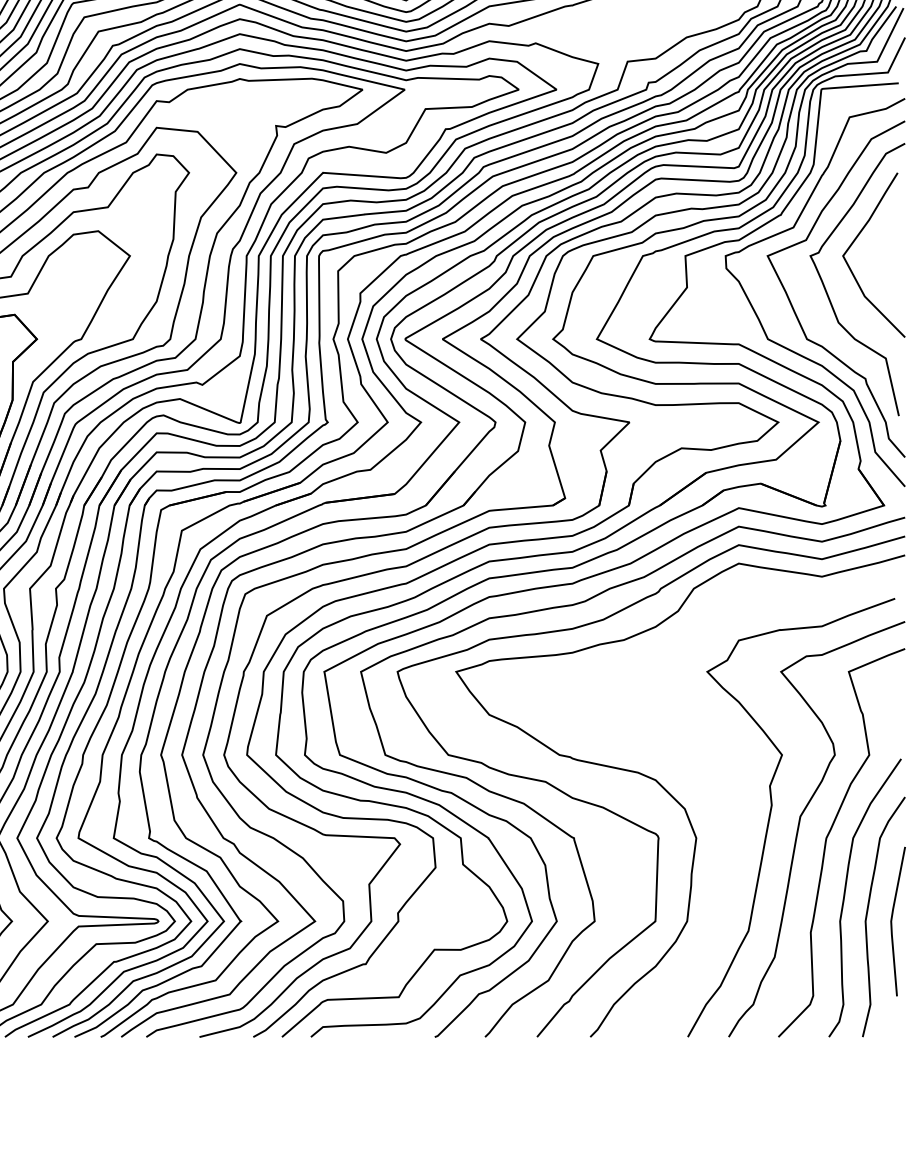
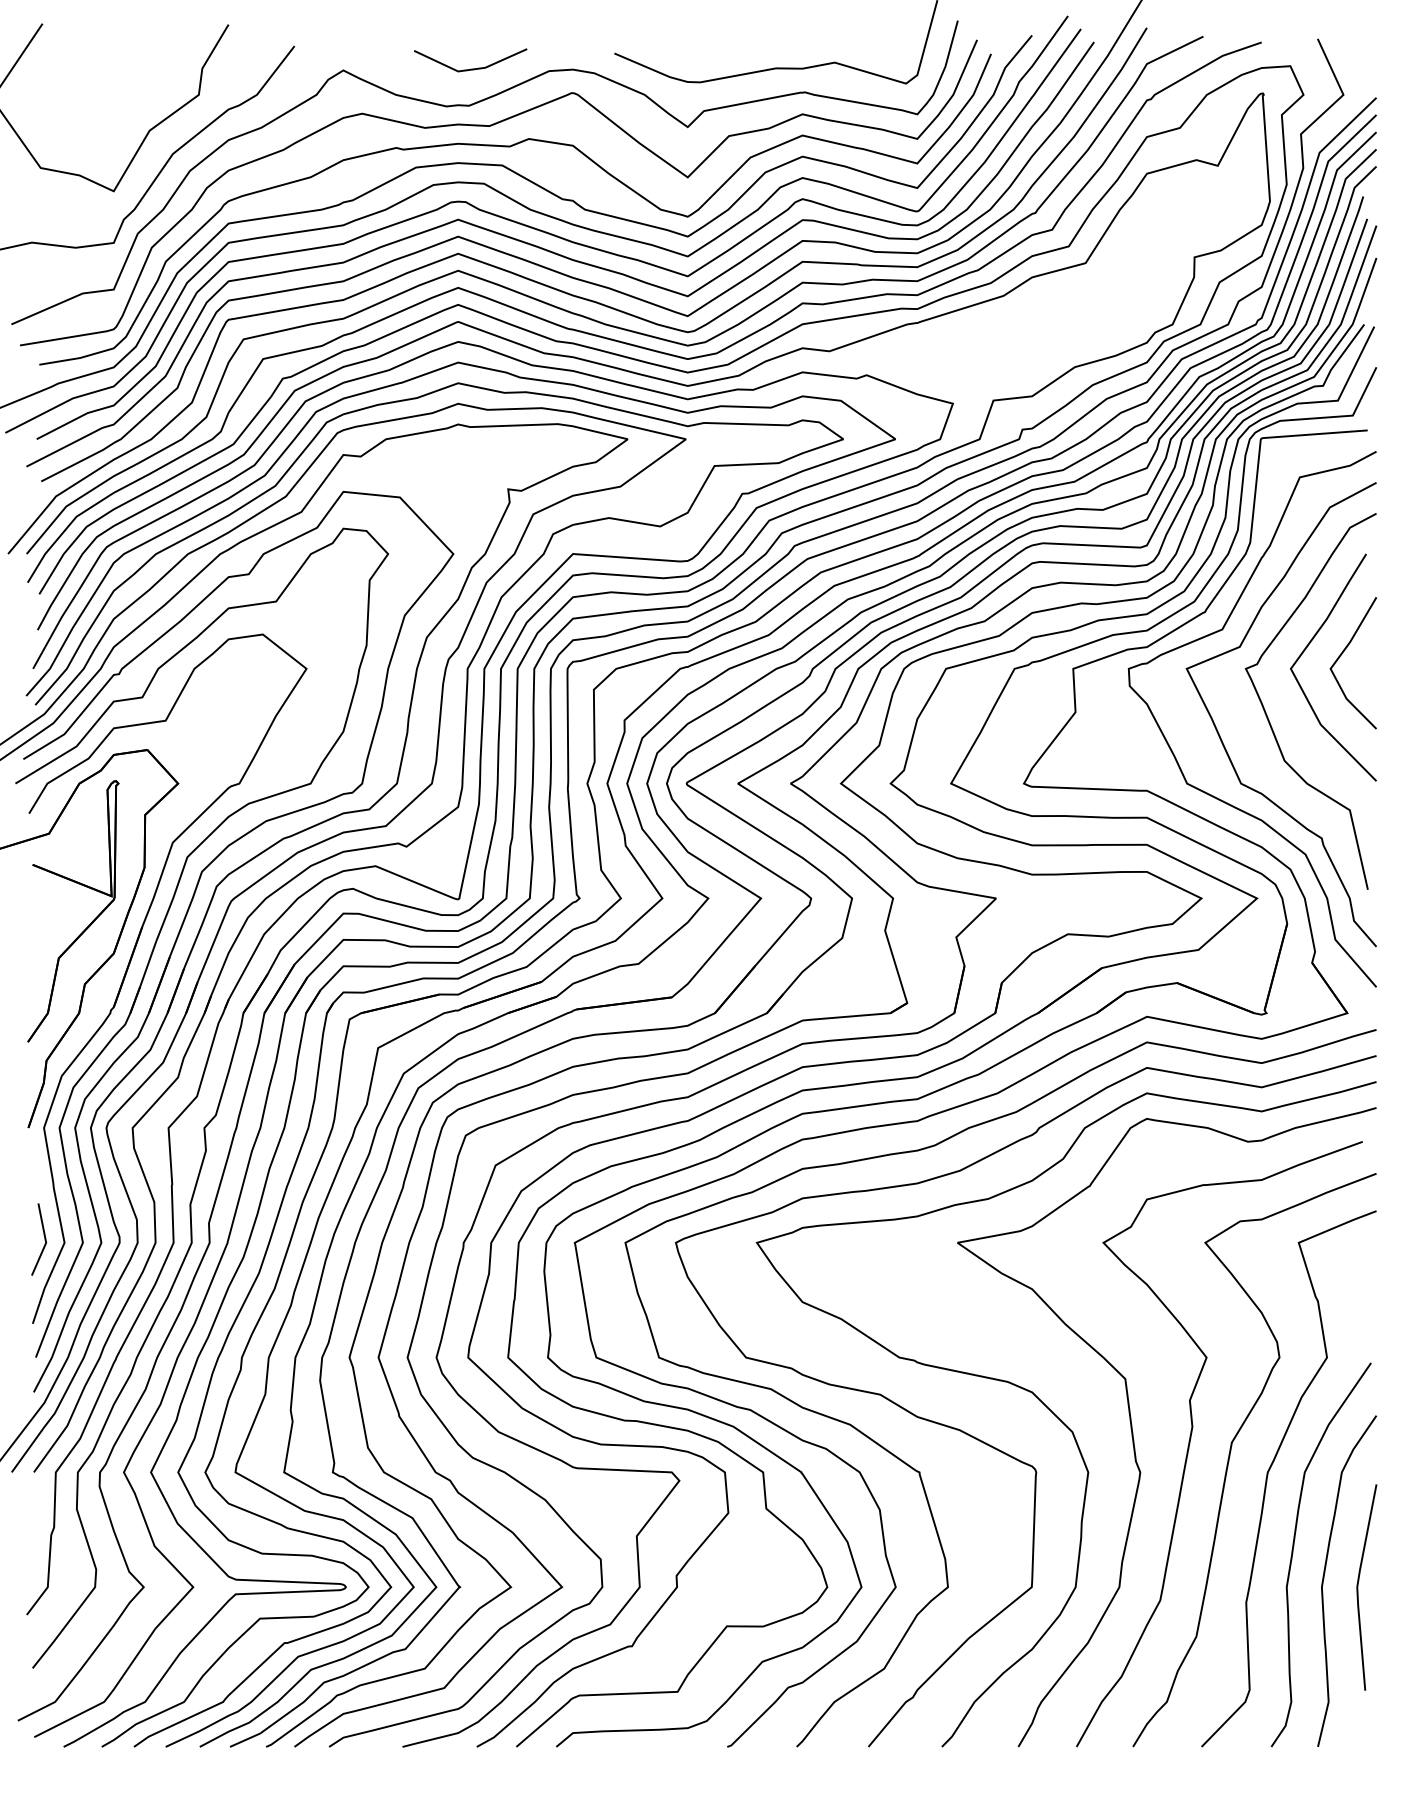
line: (879, 247) -> (1340, 657), added
curve: (729, 809) -> (1133, 1432), added

